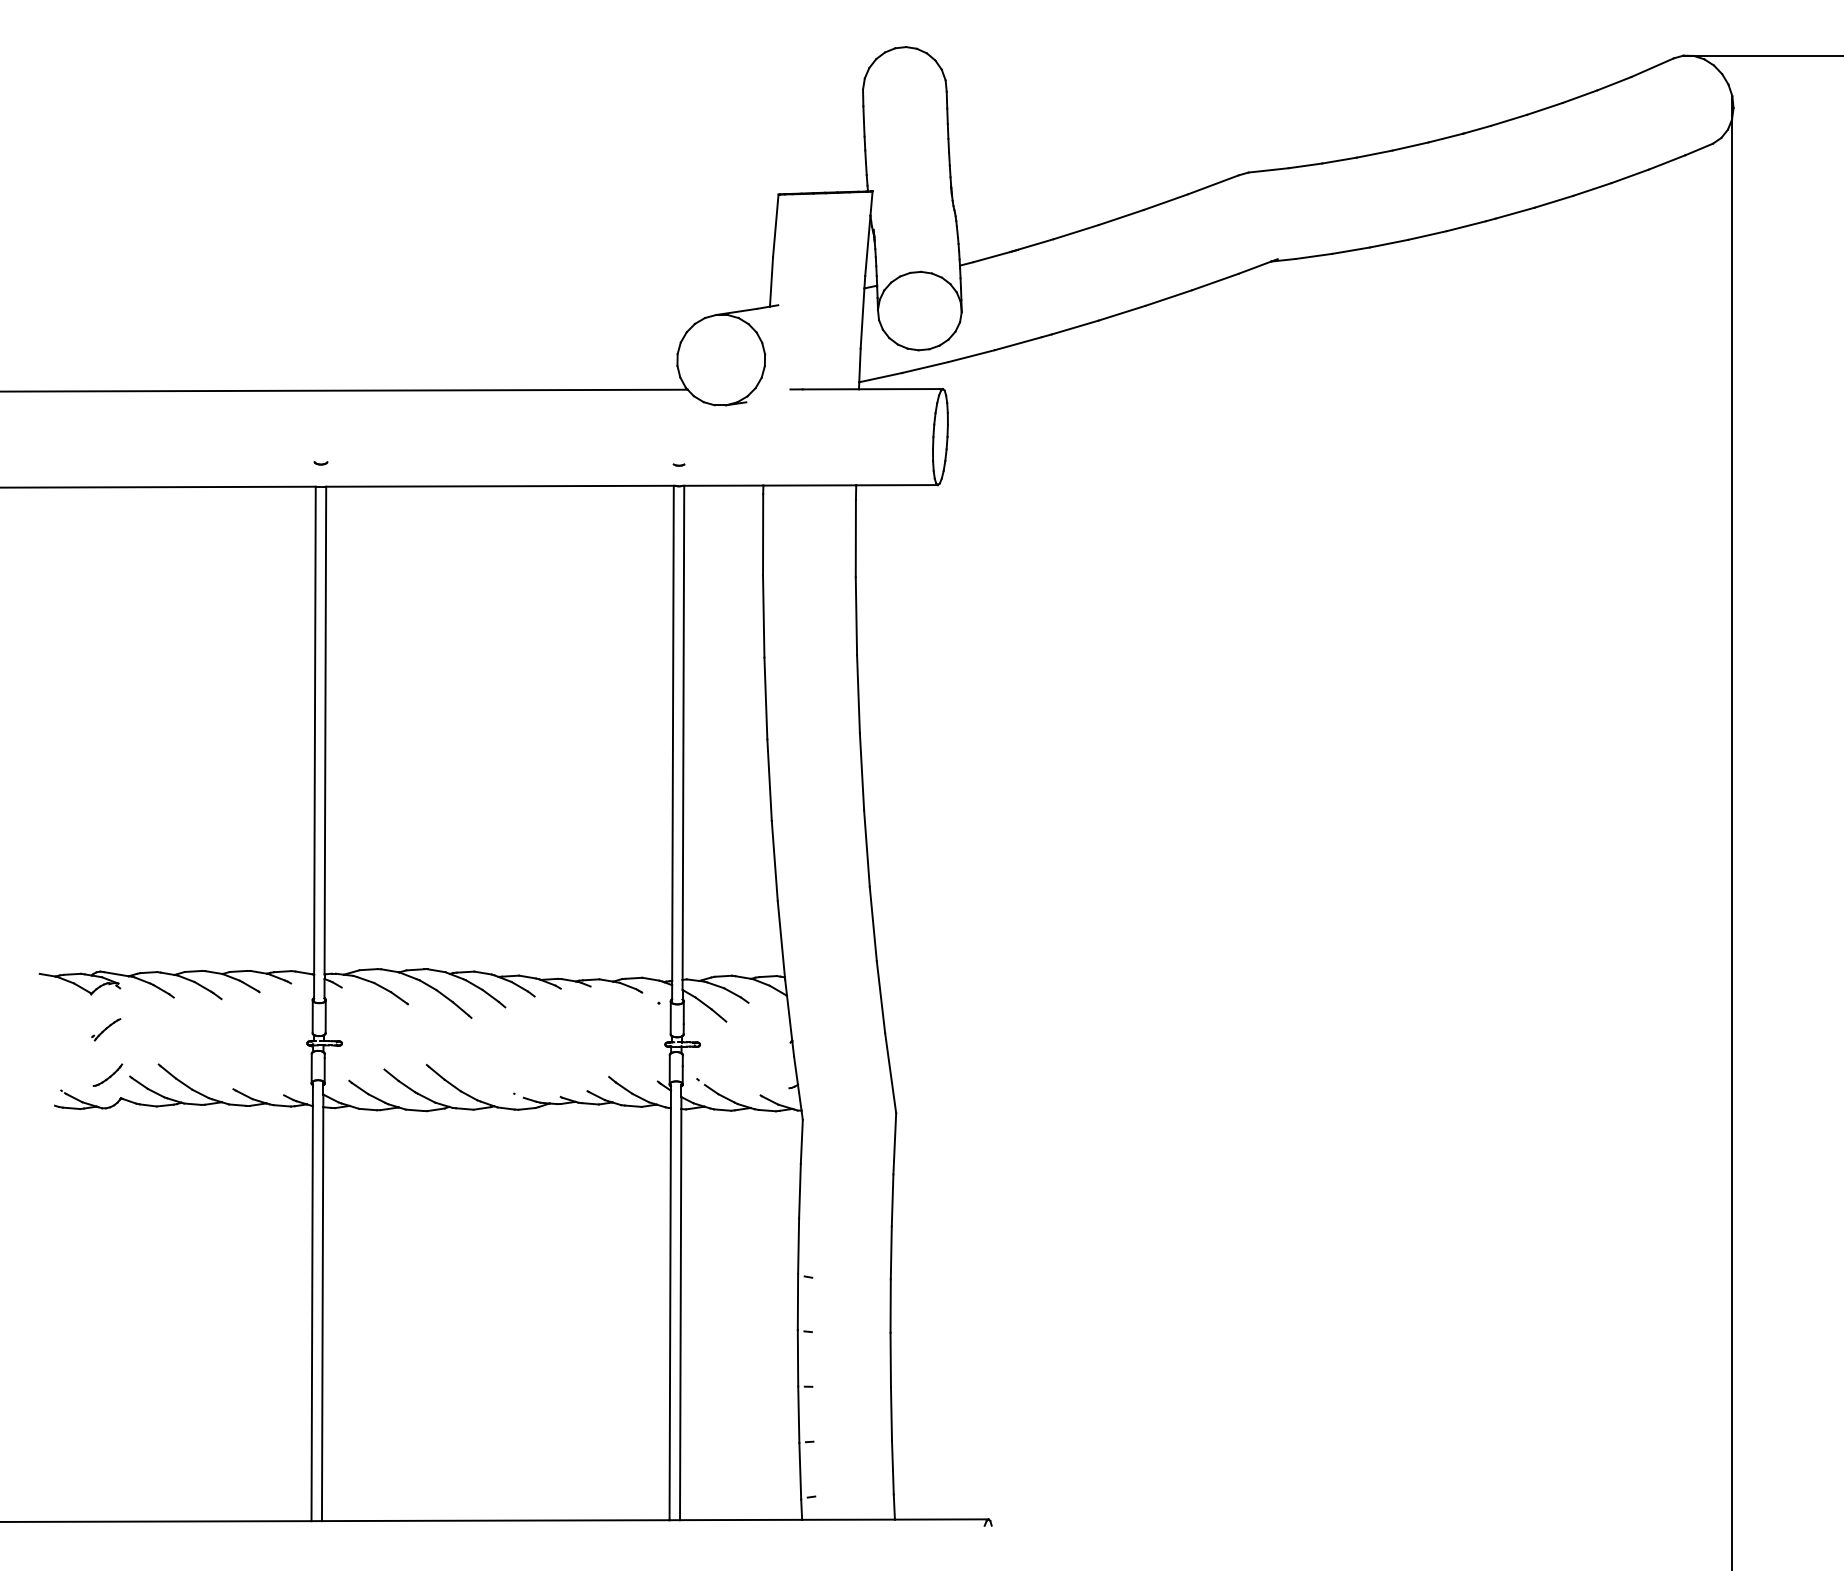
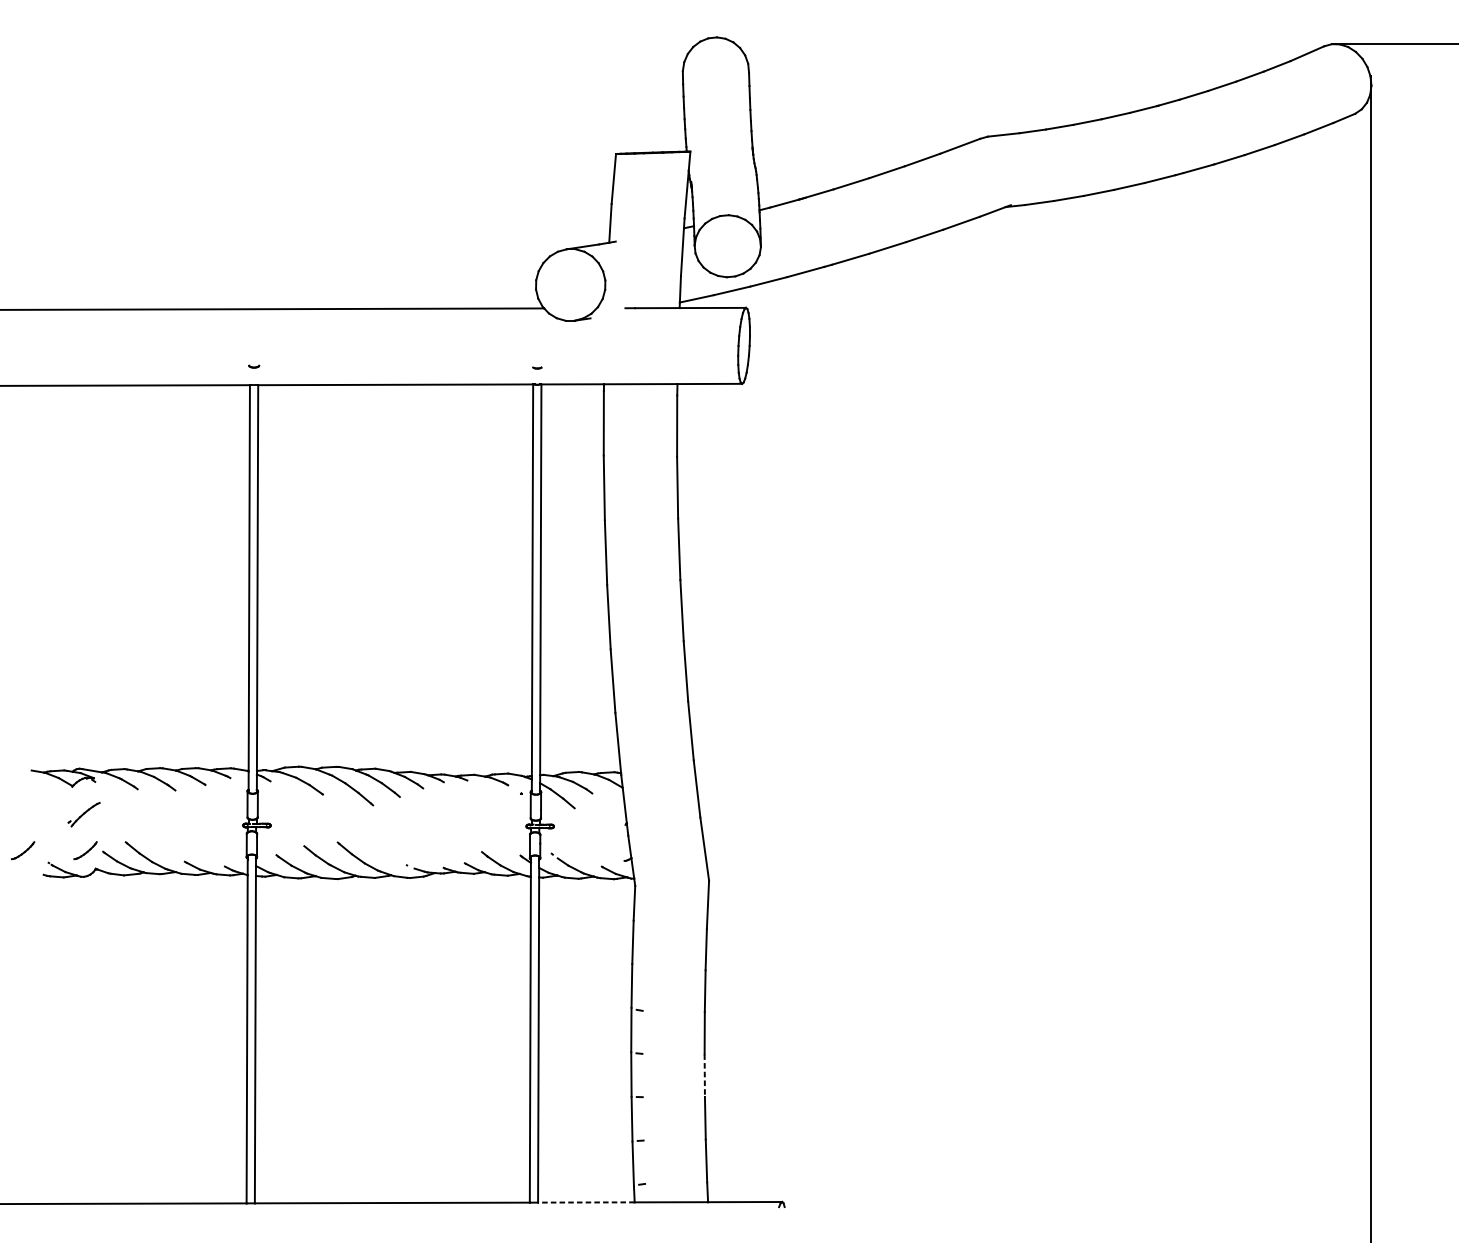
part: (106, 1029) -> (84, 814), size x1.4
part: (28, 1074) -> (22, 850), added
line: (890, 1359) -> (704, 1075), solid -> dashed
line: (740, 1519) -> (585, 1202), solid -> dashed

